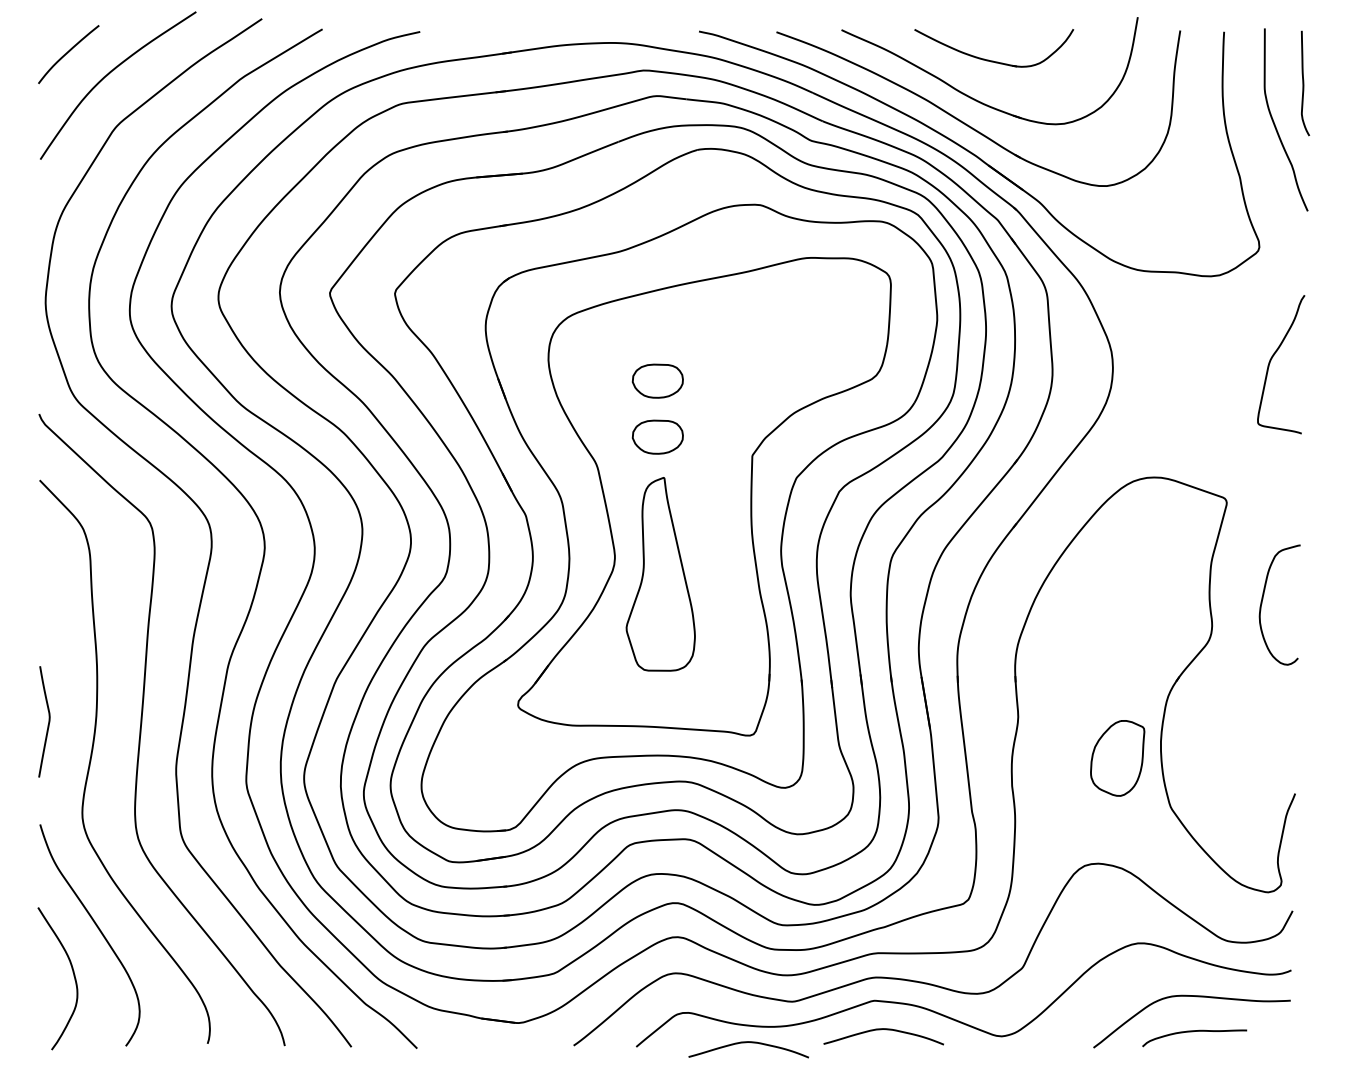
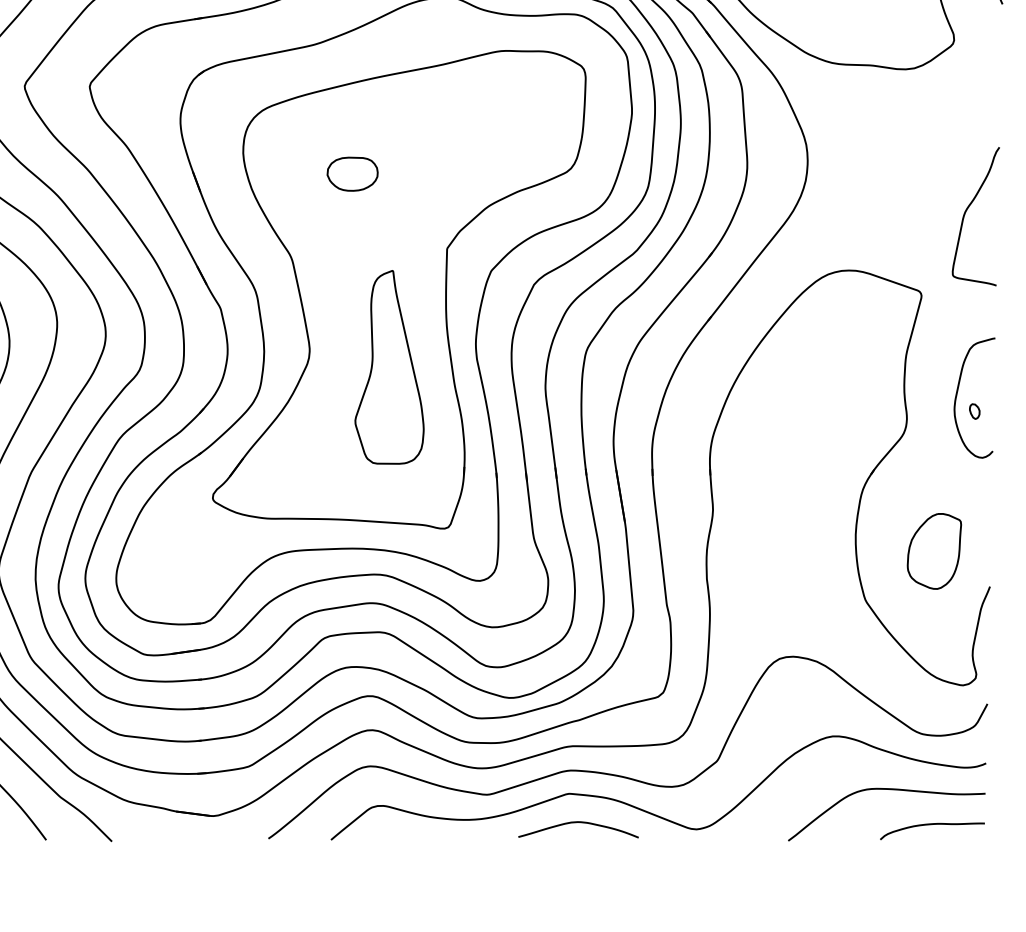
curve: (1273, 357) -> (968, 209), moved
part: (657, 436) -> (352, 229), removed
part: (660, 574) -> (389, 367), moved
part: (1279, 618) -> (974, 411), added
part: (1117, 758) -> (934, 551), moved
curve: (1193, 1032) -> (931, 825), moved
curve: (746, 1043) -> (441, 836), removed

